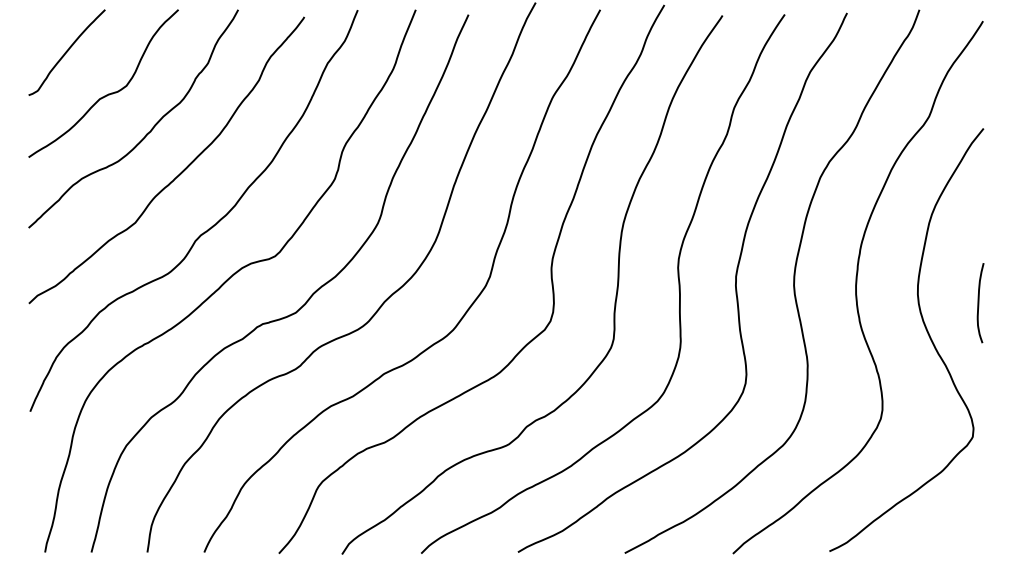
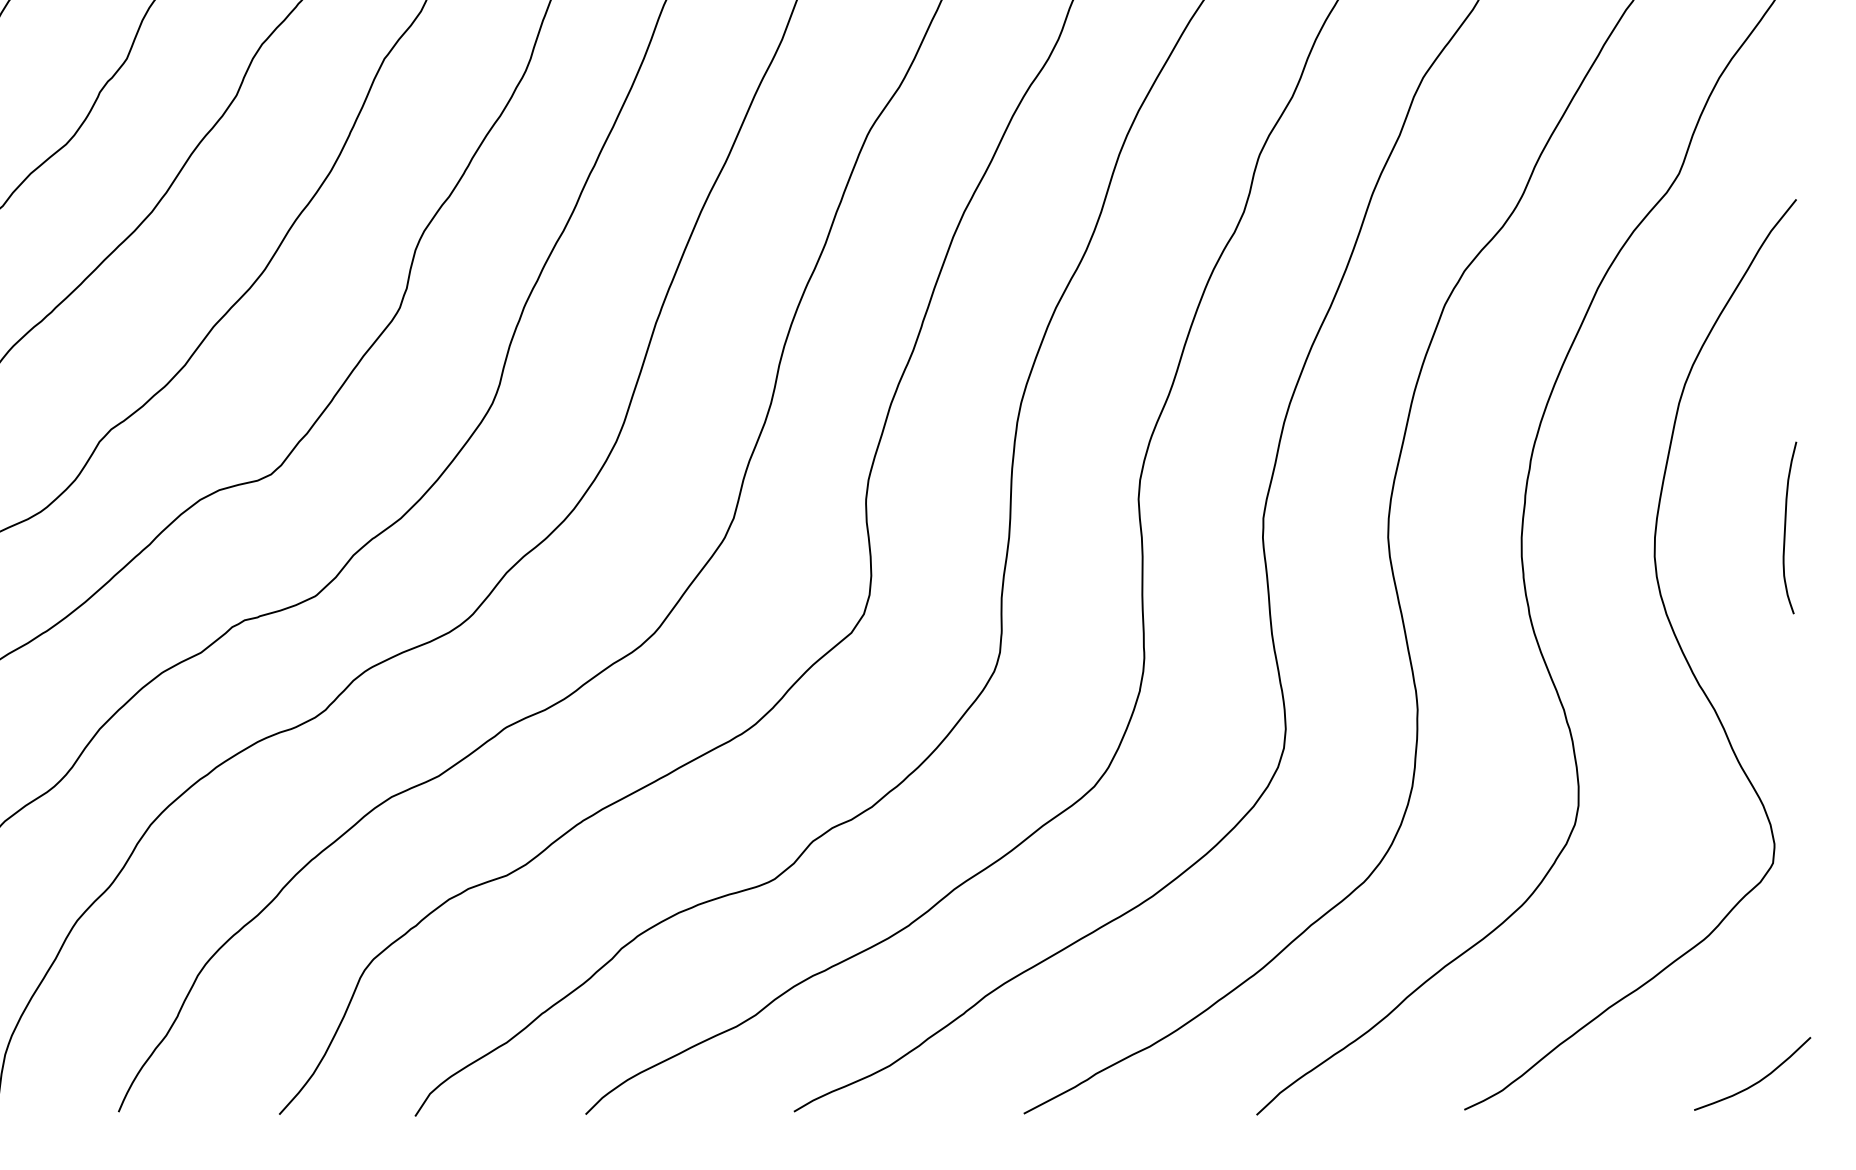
curve: (979, 303) -> (1787, 528), moved
curve: (965, 537) -> (1757, 1079), added

